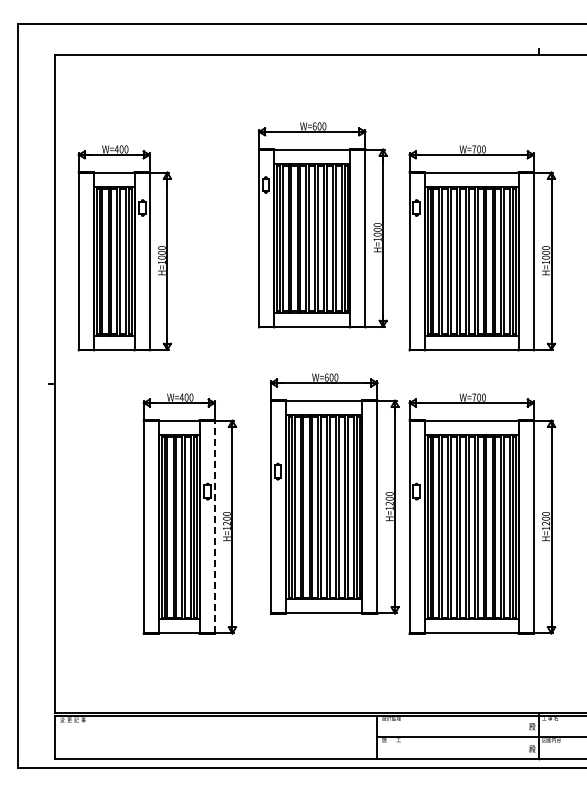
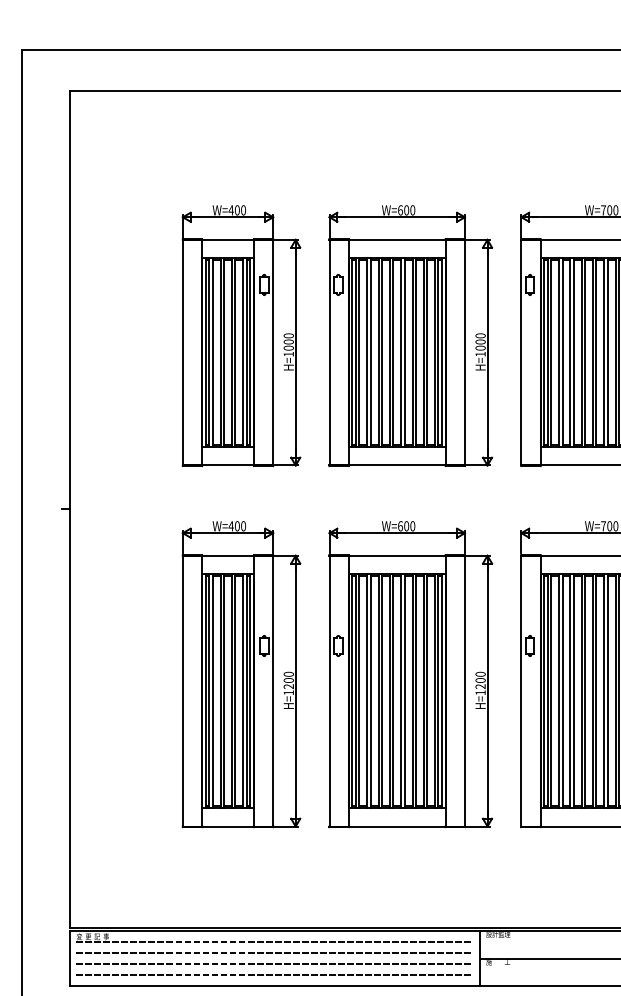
part: (322, 225) -> (410, 336), moved
part: (124, 248) -> (241, 336), moved
part: (334, 493) -> (410, 673), moved
line: (214, 526) -> (272, 690), dashed -> solid
line: (215, 724) -> (274, 942), added
line: (215, 732) -> (274, 952), added
line: (215, 741) -> (274, 964), added
line: (215, 750) -> (274, 975), added

